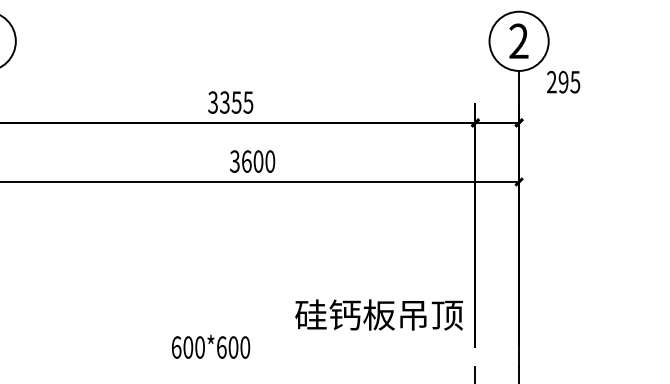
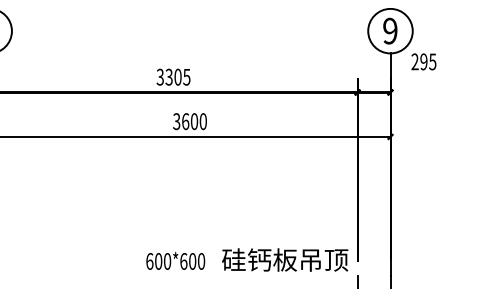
text: (519, 41) -> (390, 31), 2 -> 9
text: (235, 101) -> (177, 76), 3355 -> 3305
text: (379, 314) -> (285, 259), moved
text: (210, 346) -> (175, 260), moved

